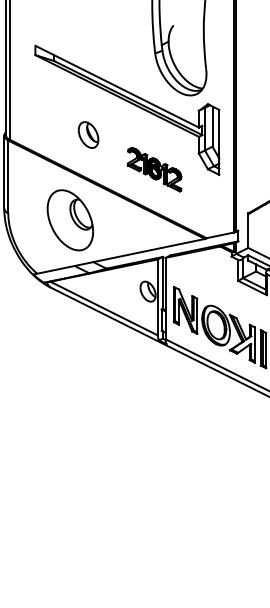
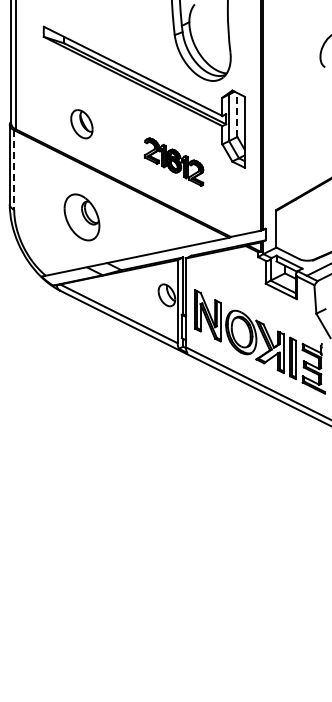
line: (212, 127) -> (237, 115), solid -> dashed
part: (88, 135) -> (81, 124), moved
line: (8, 177) -> (14, 170), solid -> dashed
part: (69, 220) -> (81, 217), size x0.7

